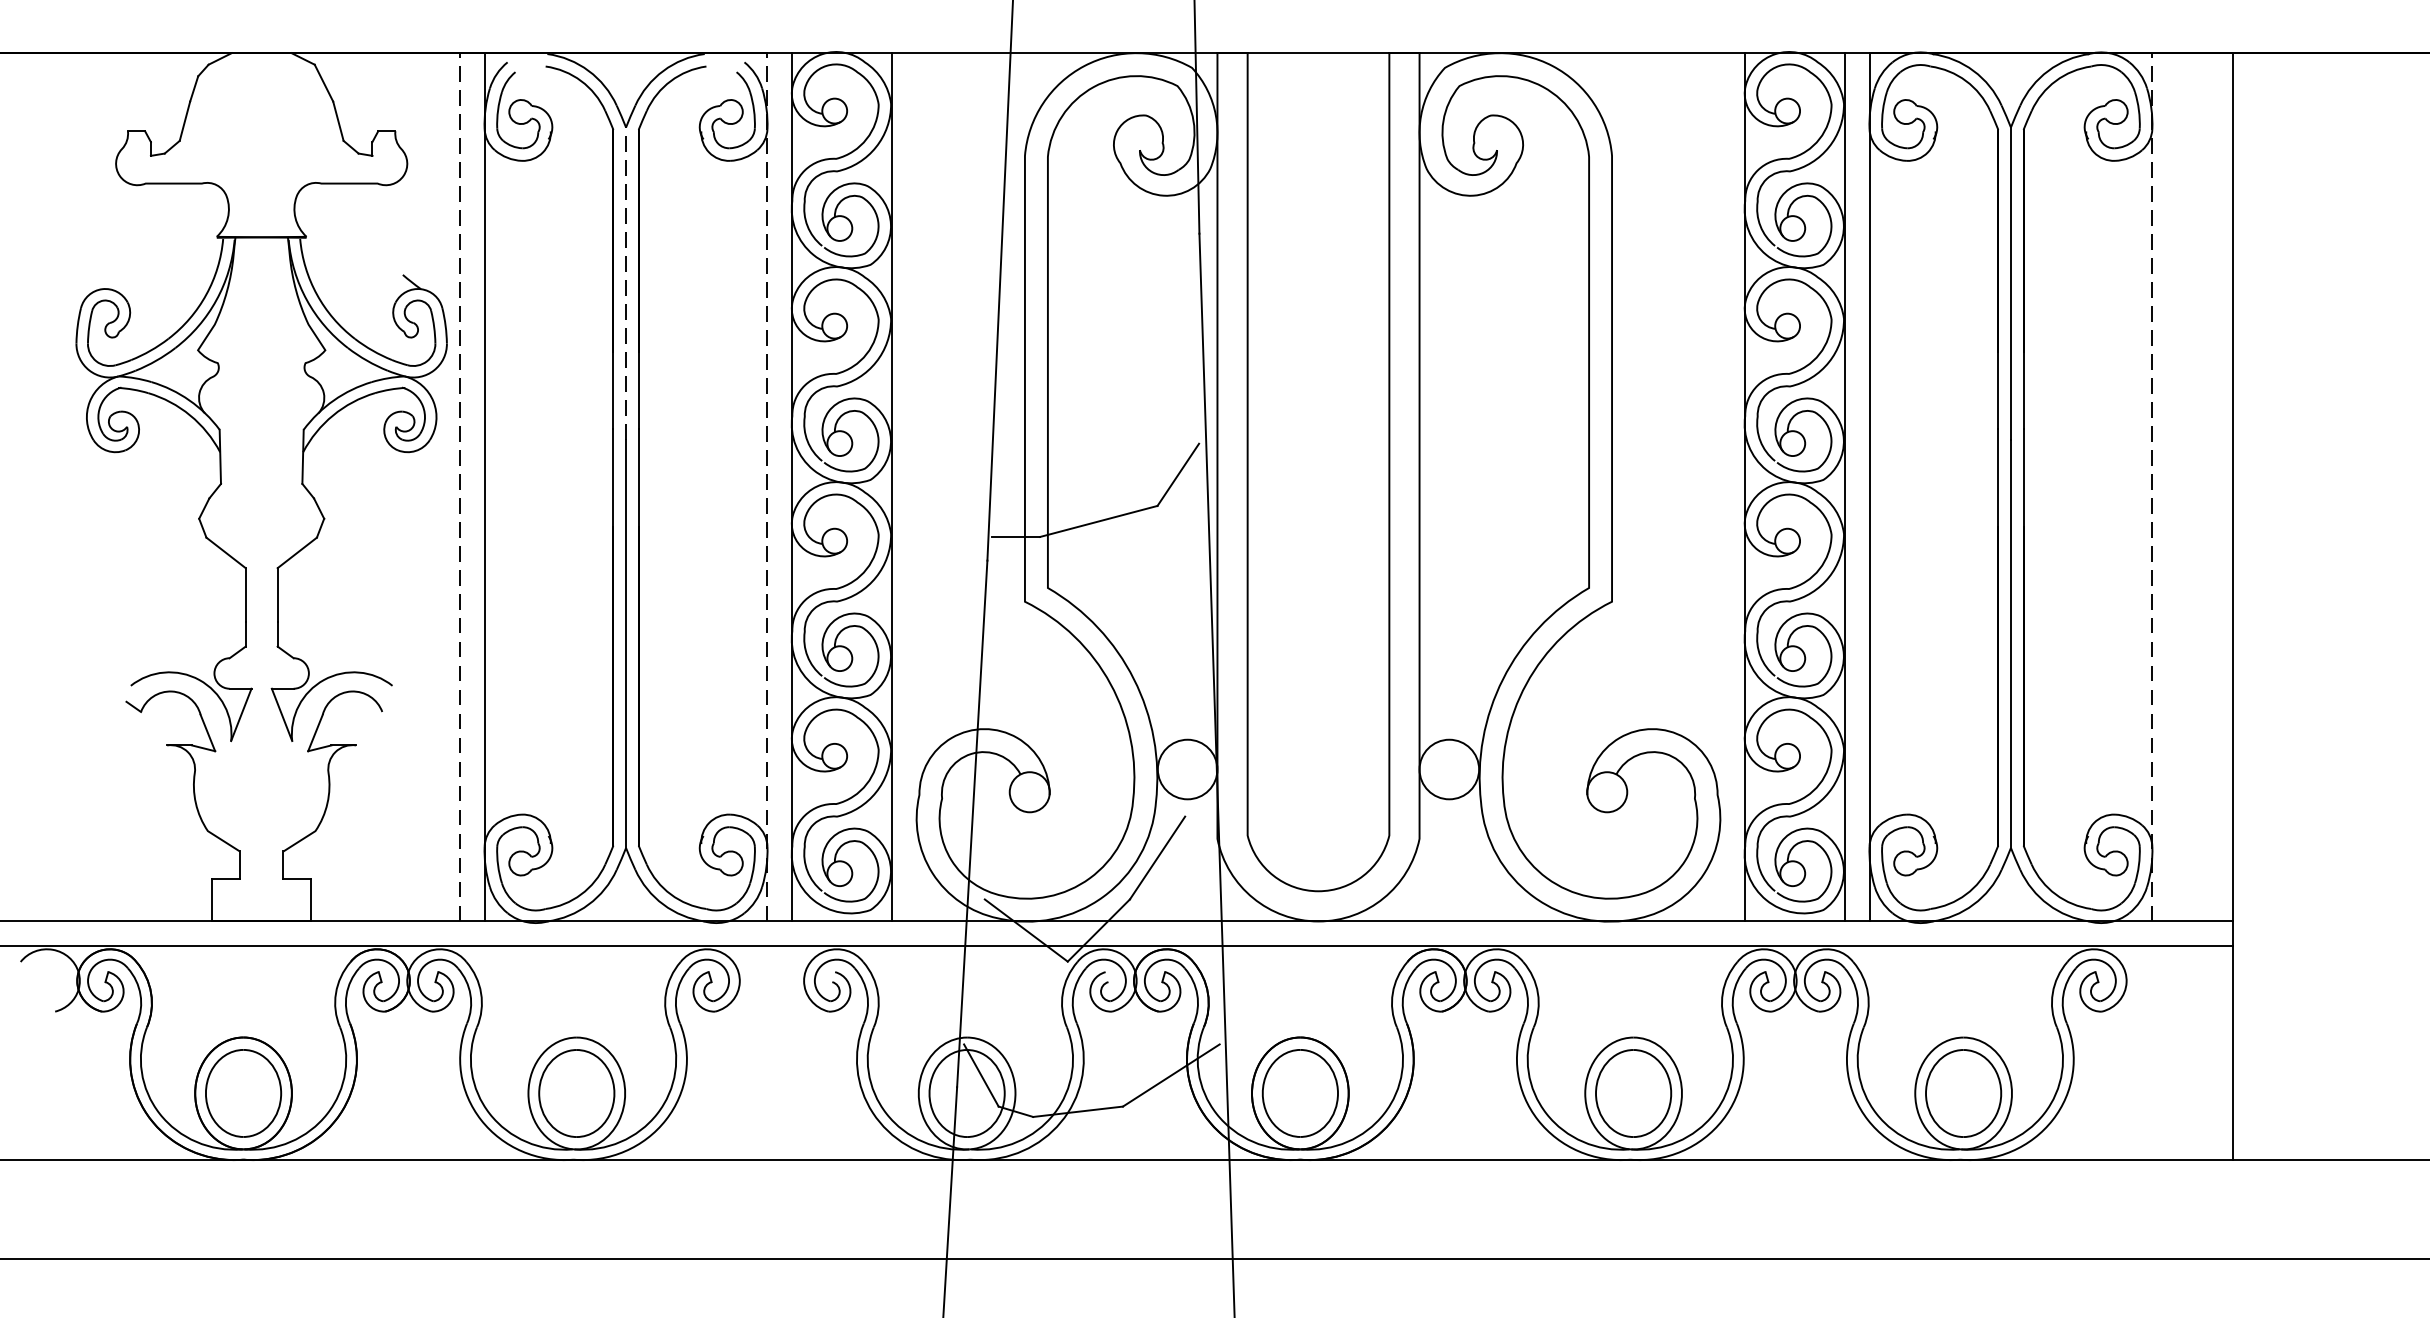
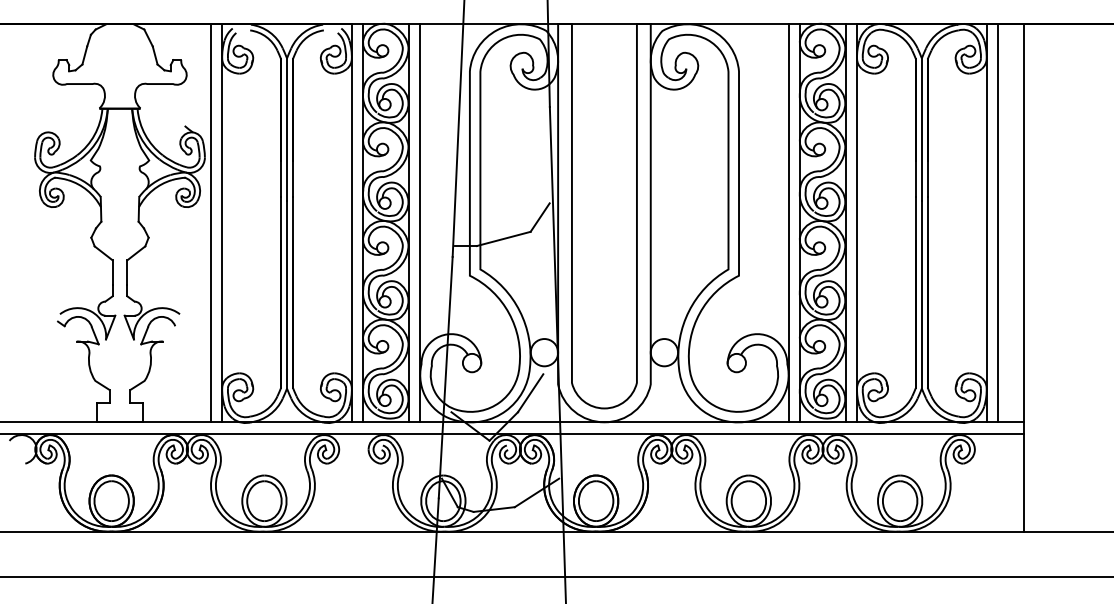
line: (627, 282) -> (287, 129), dashed -> solid
line: (459, 485) -> (210, 222), dashed -> solid
line: (766, 485) -> (351, 222), dashed -> solid
line: (2151, 485) -> (986, 222), dashed -> solid
line: (917, 487) -> (420, 223), added
line: (1720, 487) -> (788, 223), added
line: (2178, 487) -> (998, 223), added

